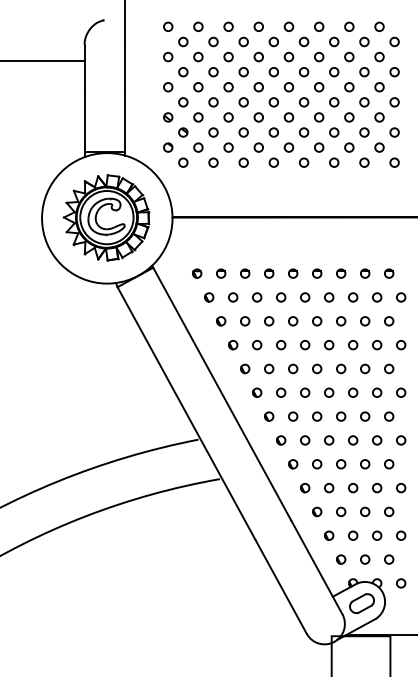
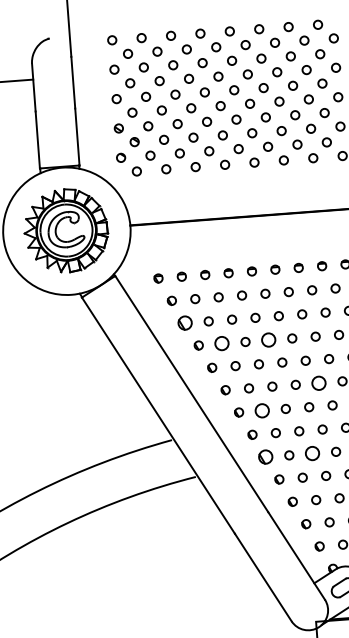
part: (221, 321) -> (185, 323), size x1.6
circle: (257, 345) -> (222, 344), size x1.6
circle: (305, 345) -> (269, 340), size x1.6
circle: (353, 392) -> (319, 382), size x1.6
circle: (293, 416) -> (262, 410), size x1.6
part: (293, 464) -> (266, 457), size x1.6
circle: (341, 464) -> (313, 453), size x1.6

